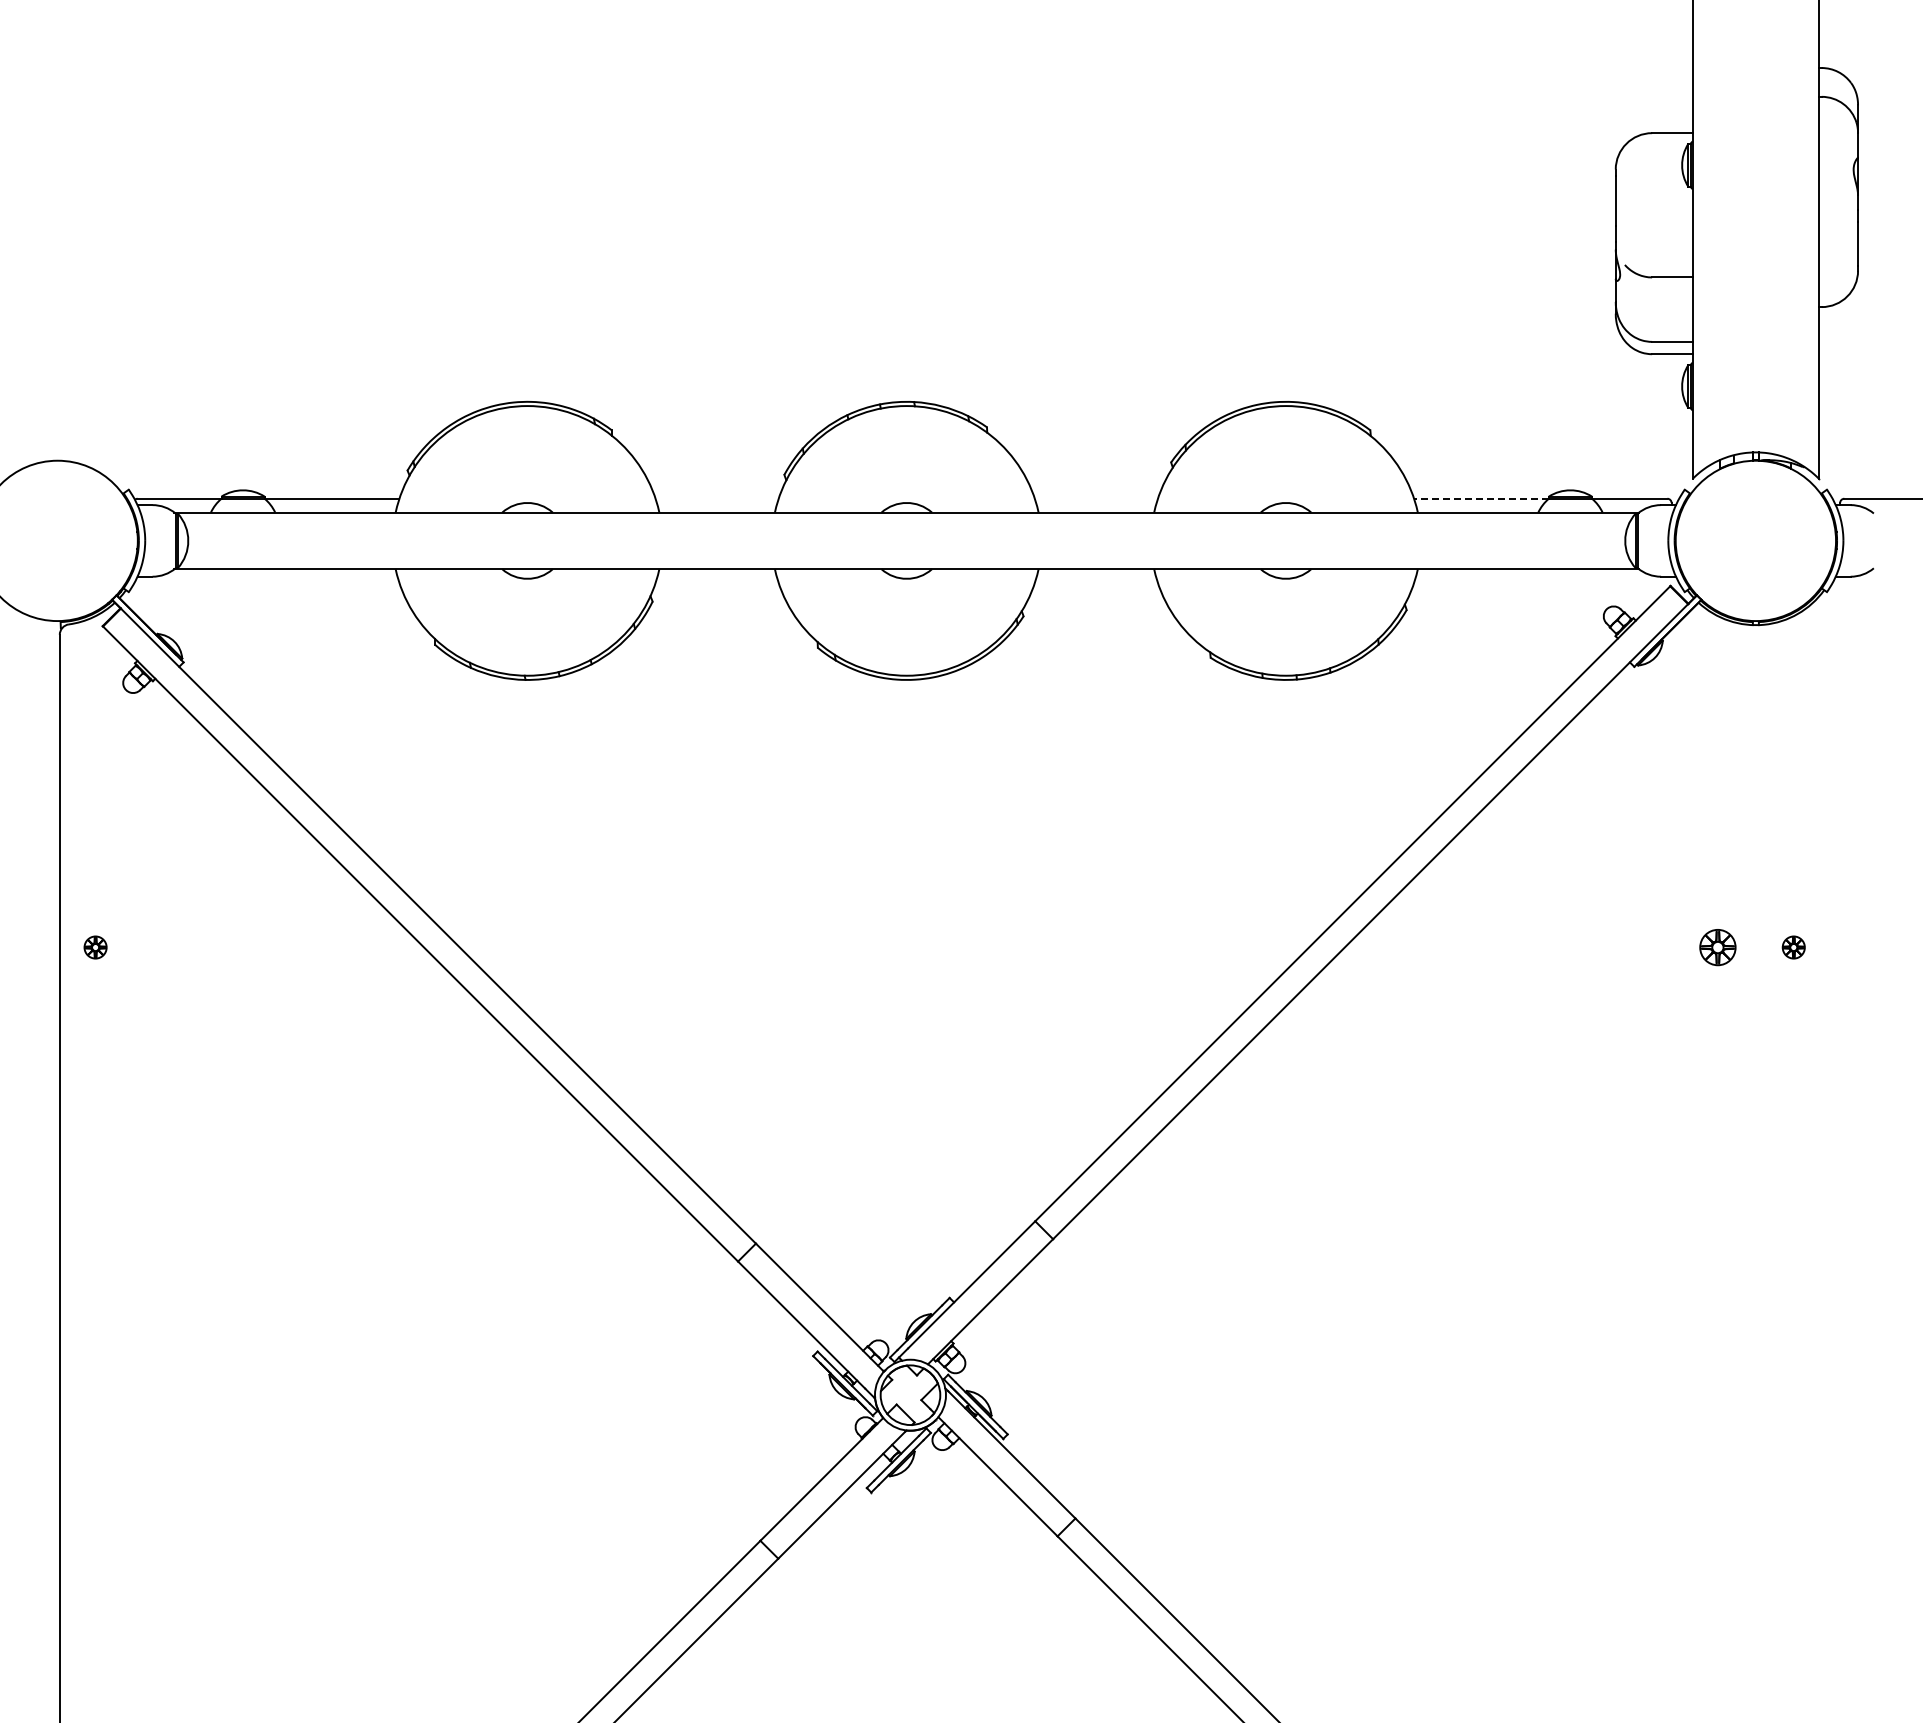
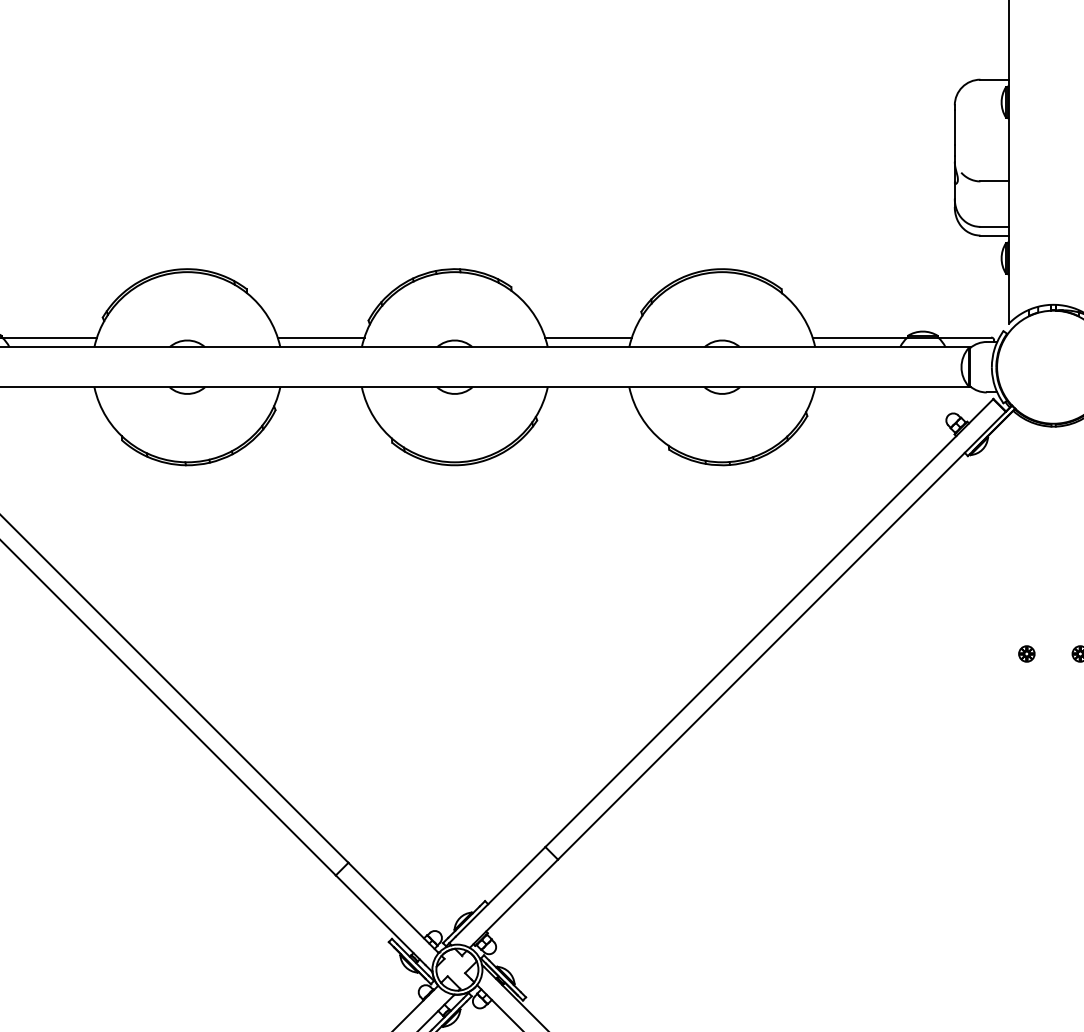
line: (716, 498) -> (320, 337), added
line: (1095, 498) -> (587, 337), added
line: (1481, 498) -> (860, 337), dashed -> solid
part: (1717, 947) -> (1026, 653), size x0.62

